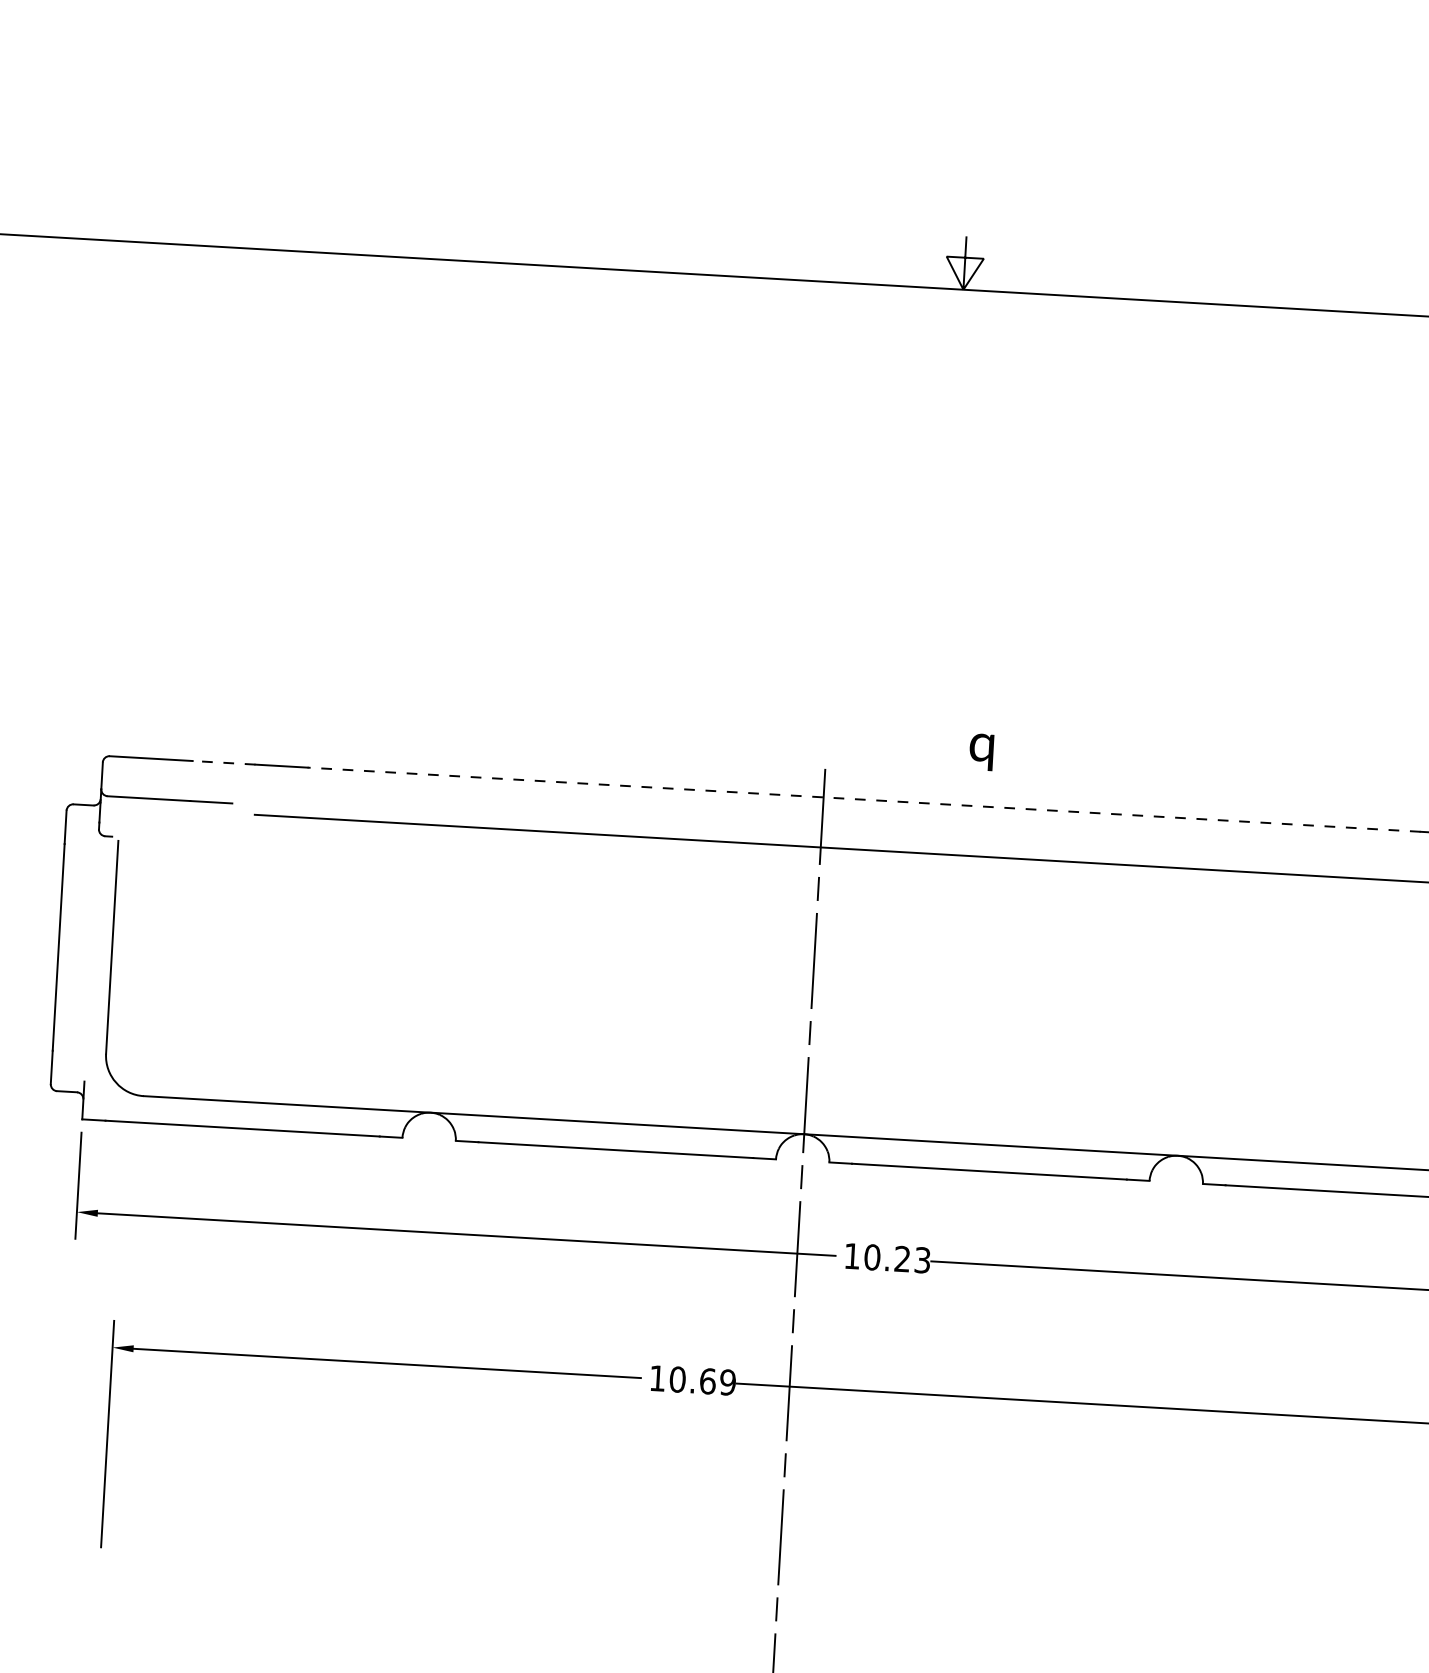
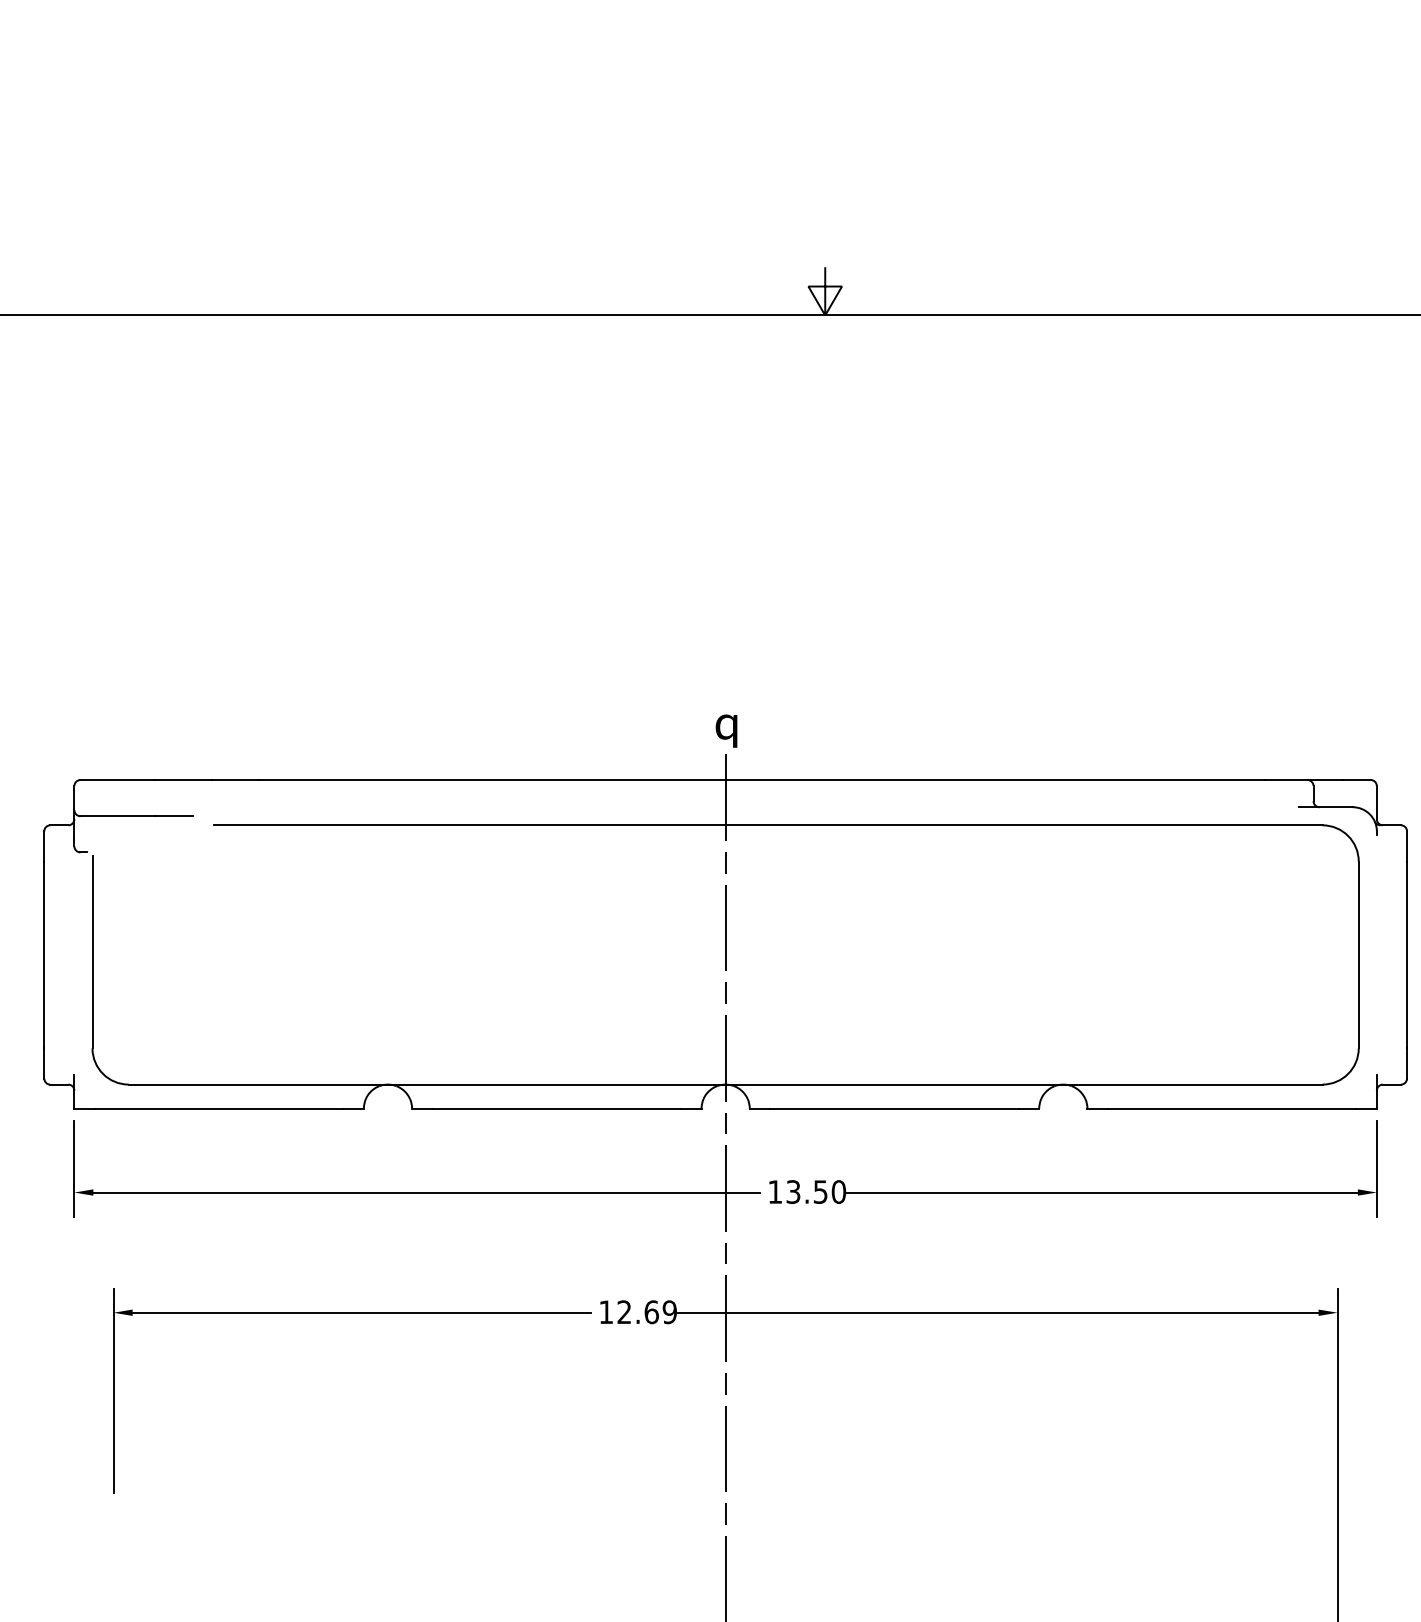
text: (981, 751) -> (726, 730), moved
line: (223, 763) -> (183, 780), dashed -> solid
line: (863, 800) -> (761, 780), dashed -> solid
text: (897, 1258) -> (816, 1191), 10.23 -> 13.50
text: (677, 1379) -> (624, 1312), 10.69 -> 12.69

